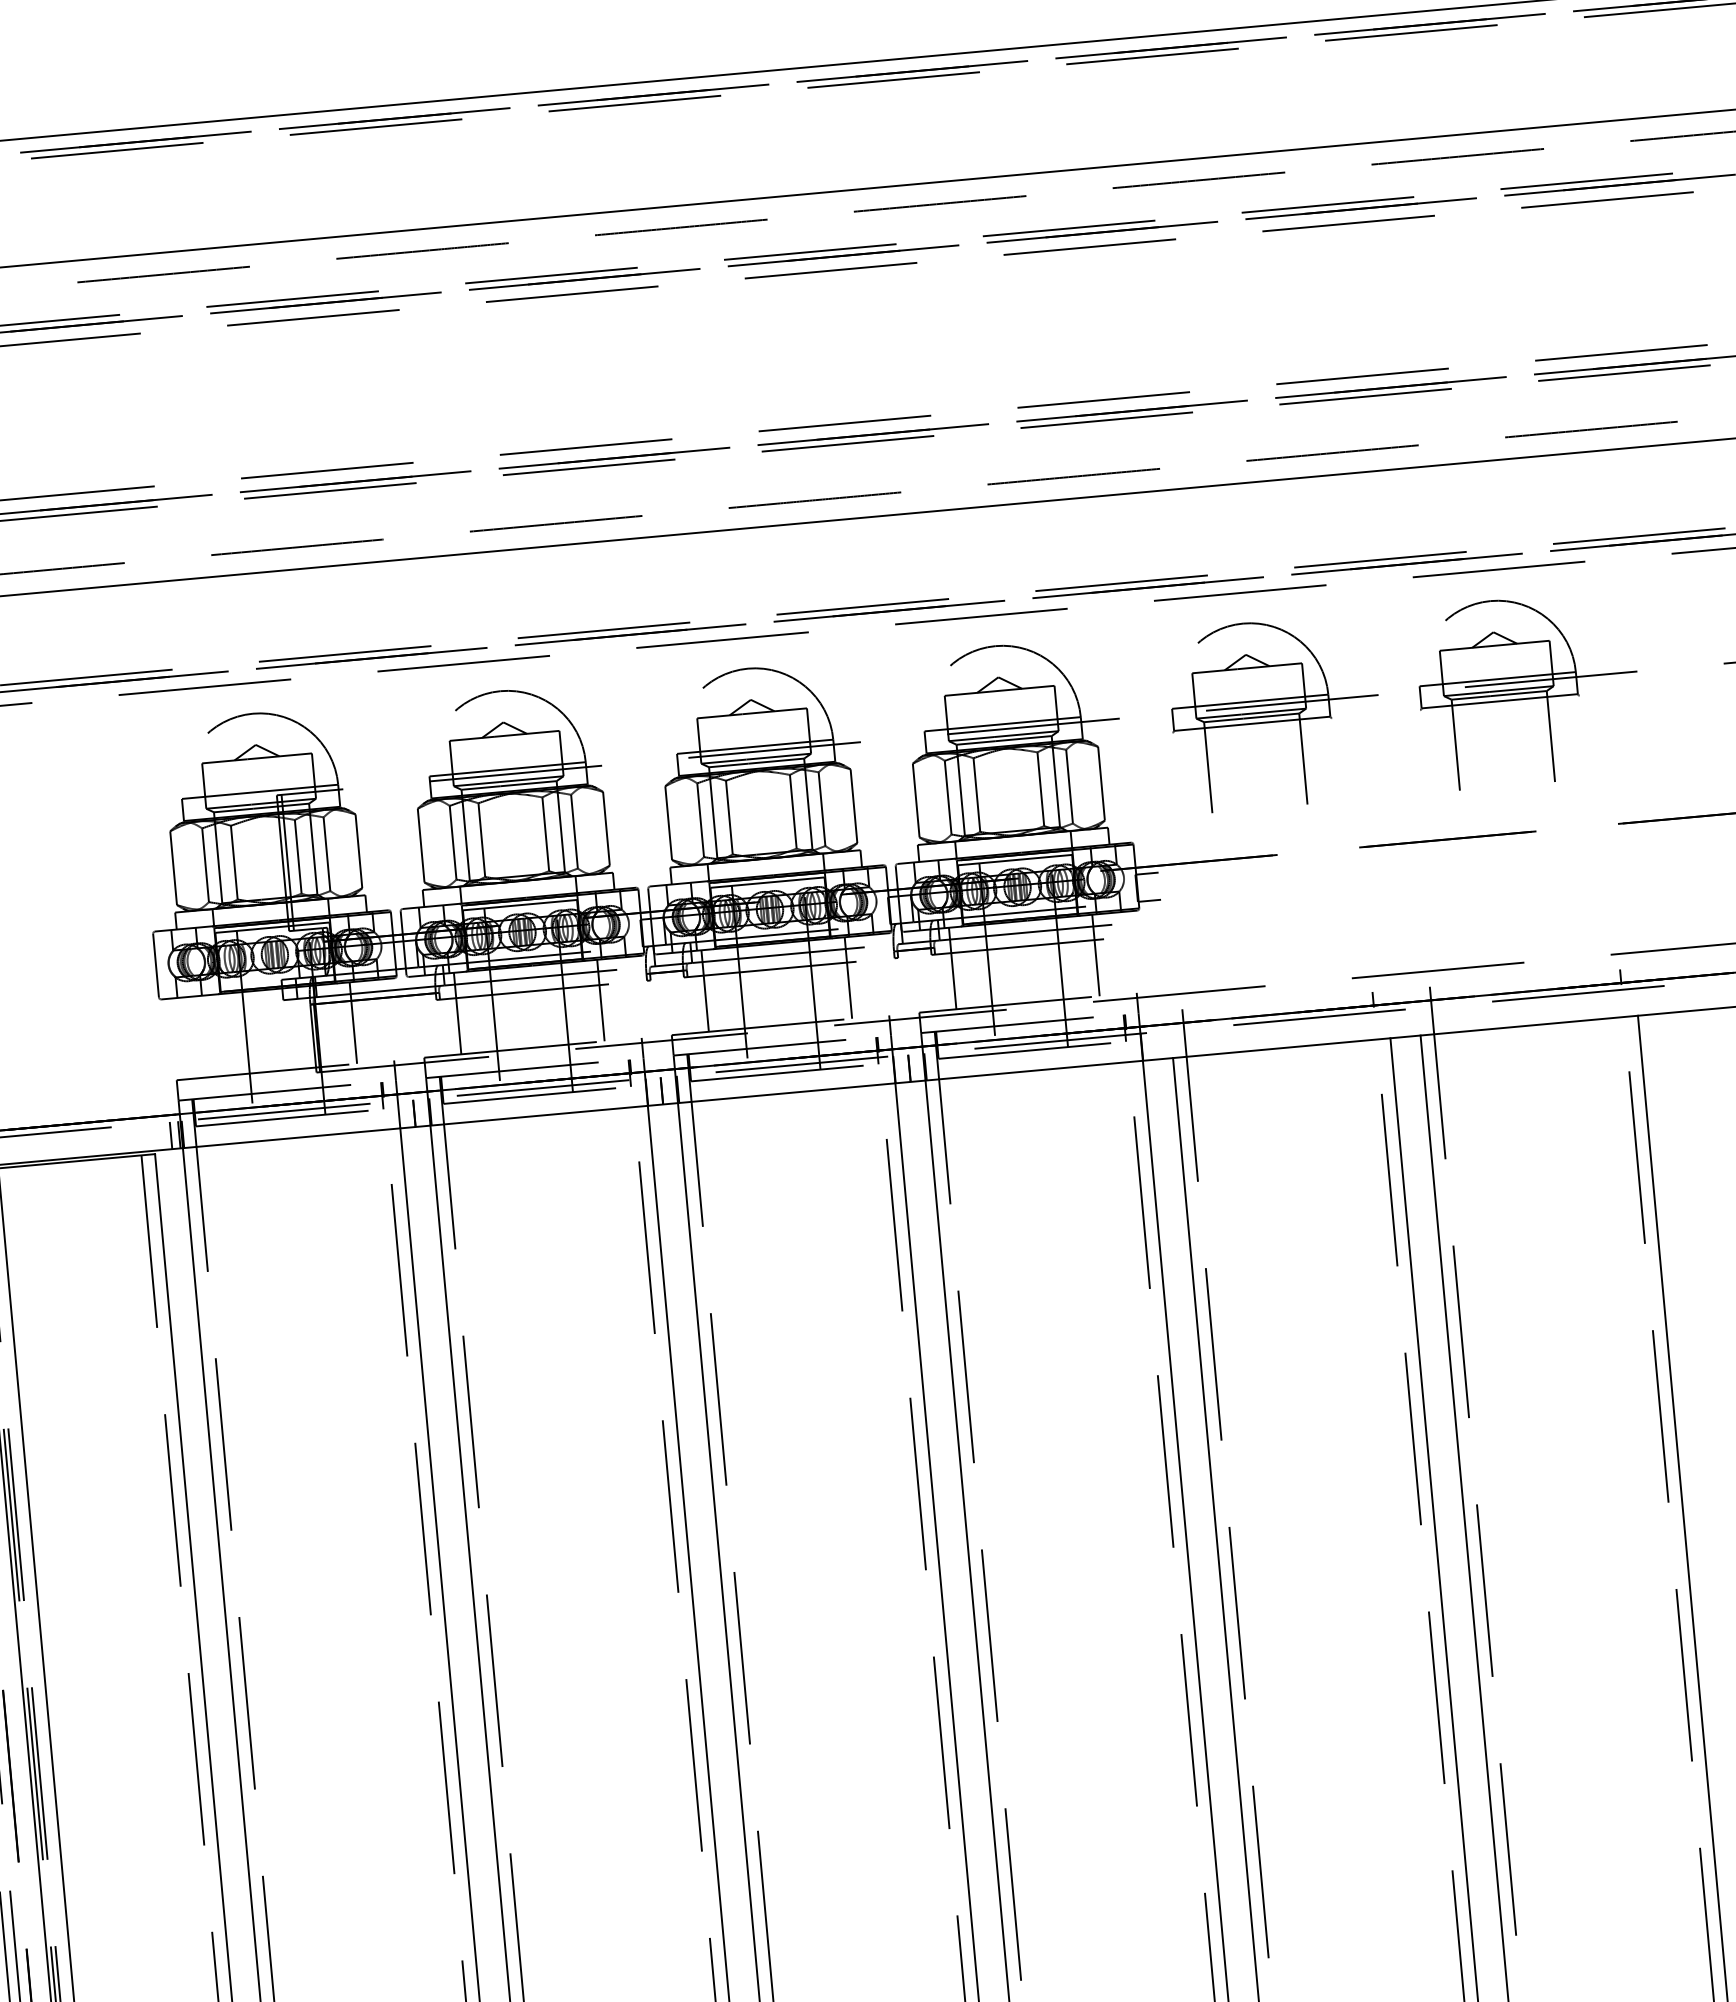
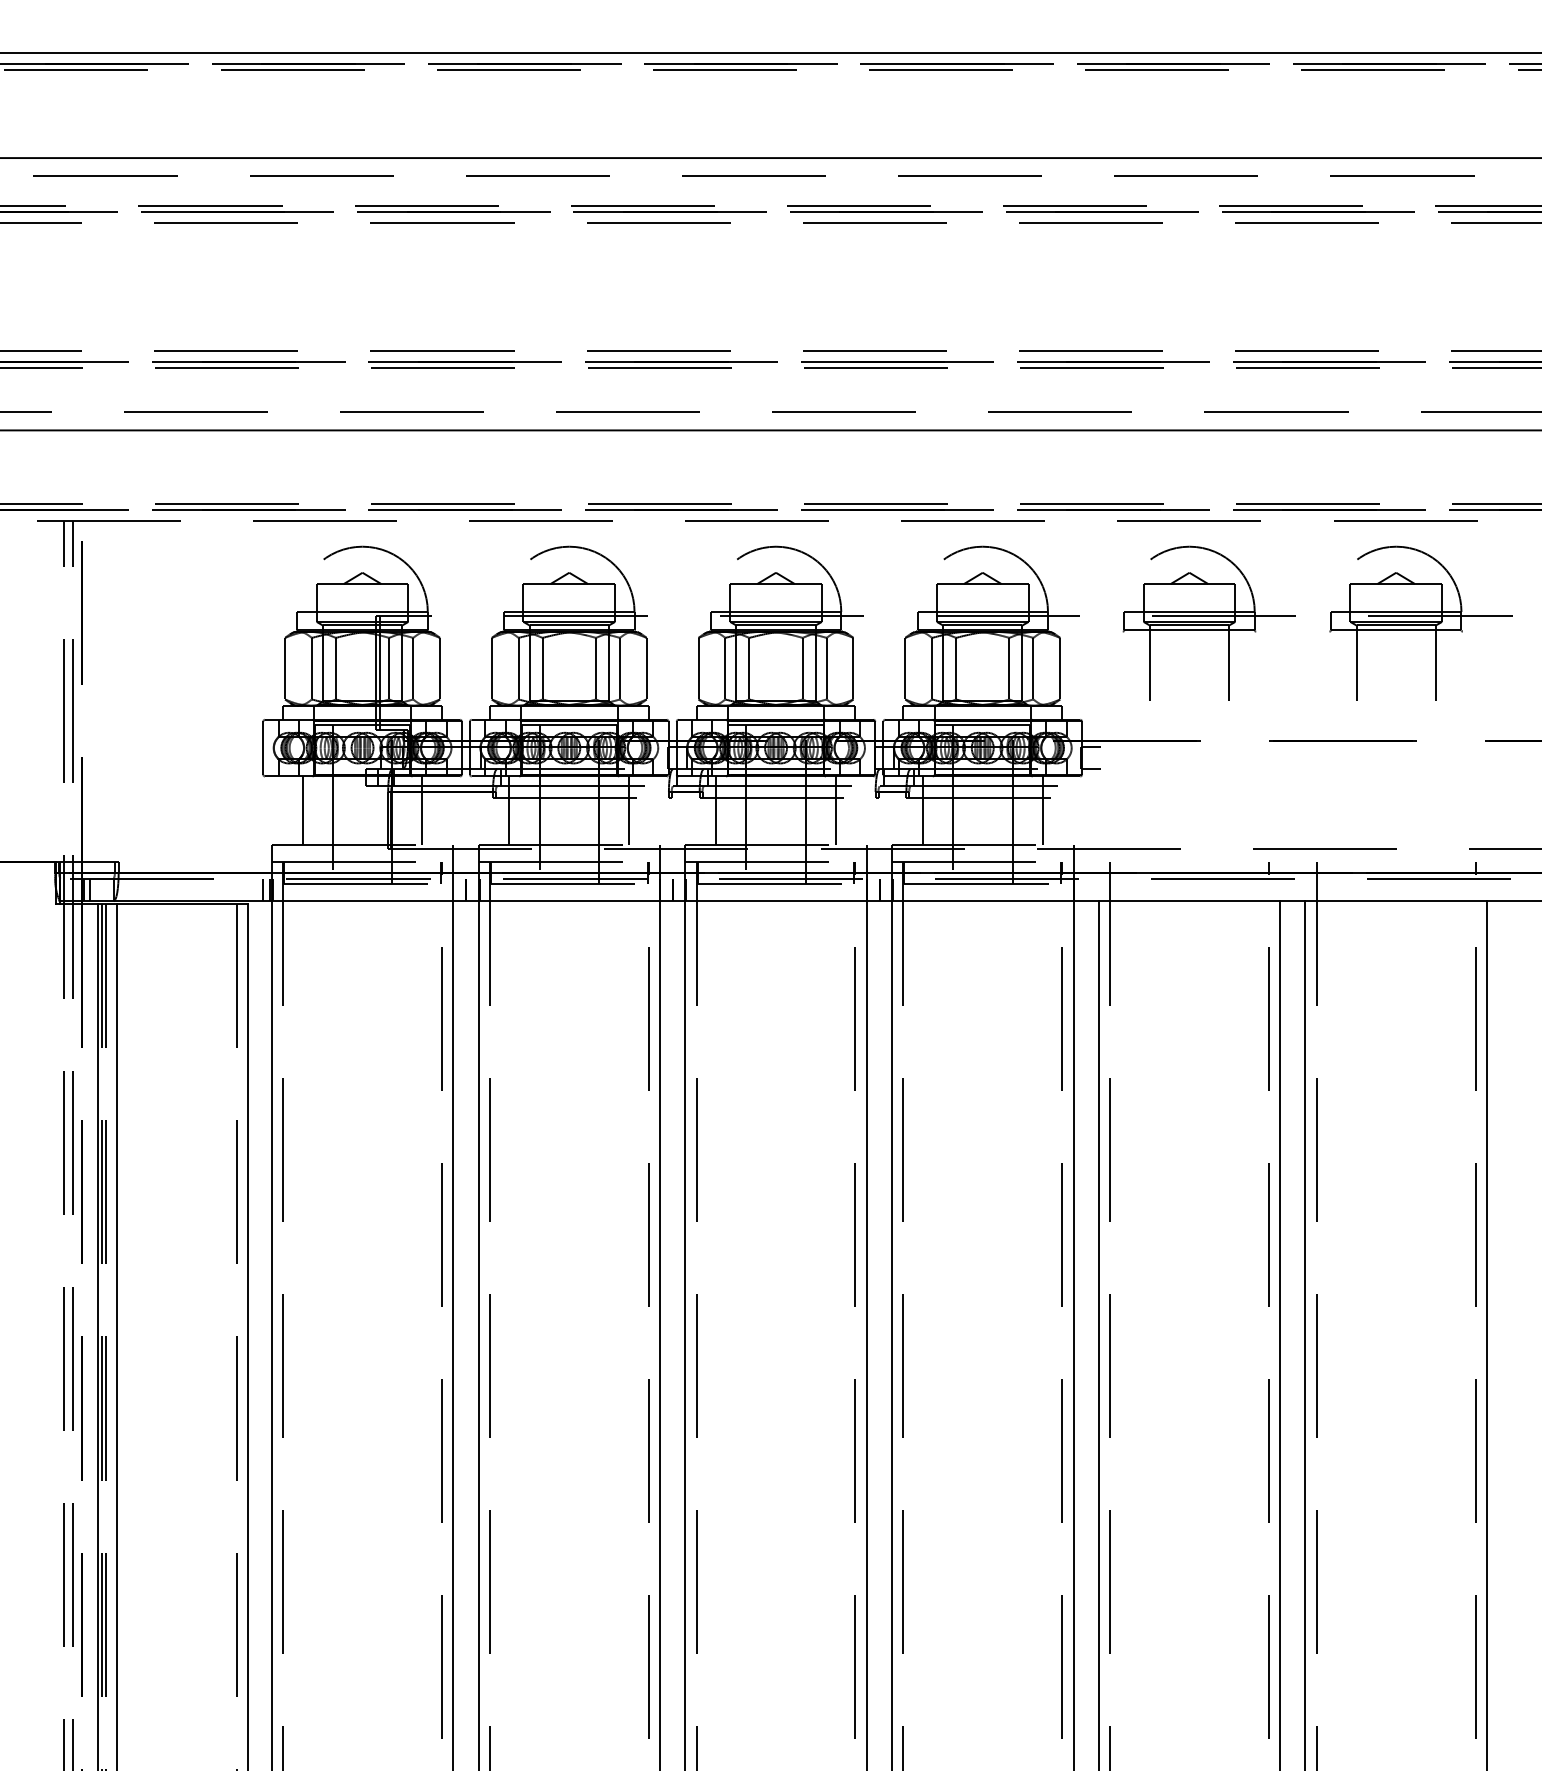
line: (209, 1036) -> (302, 810), added

